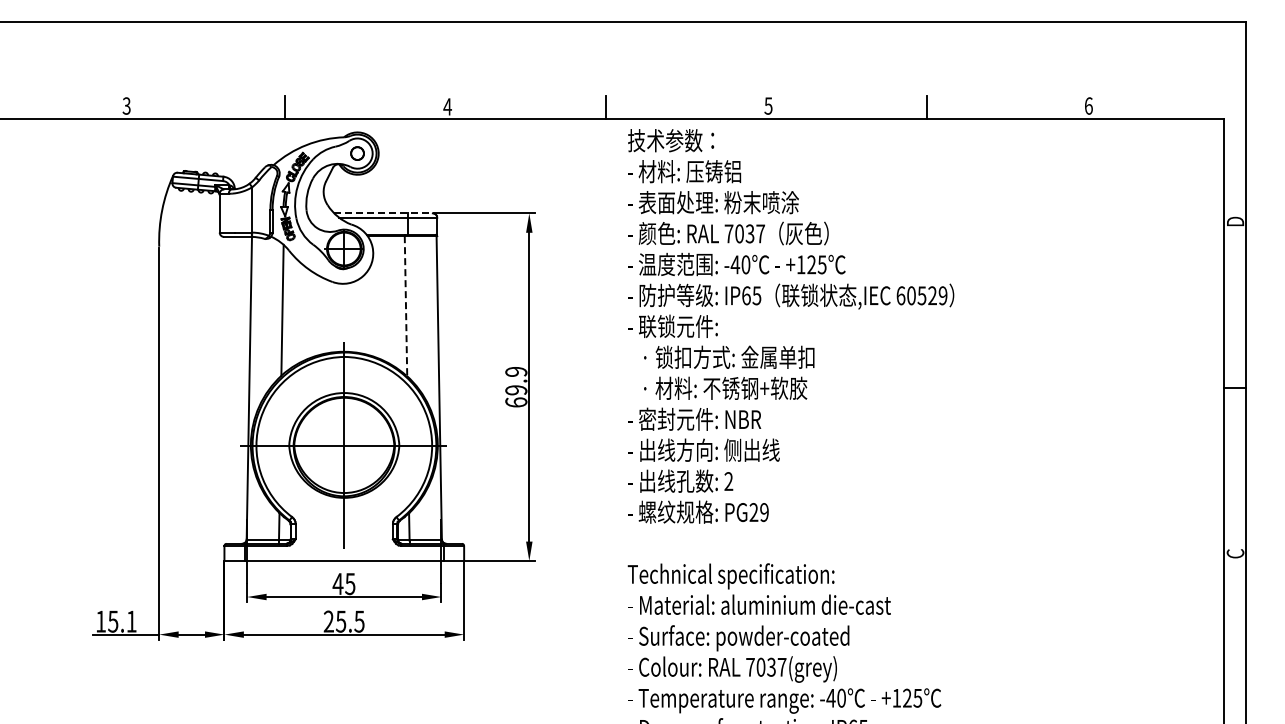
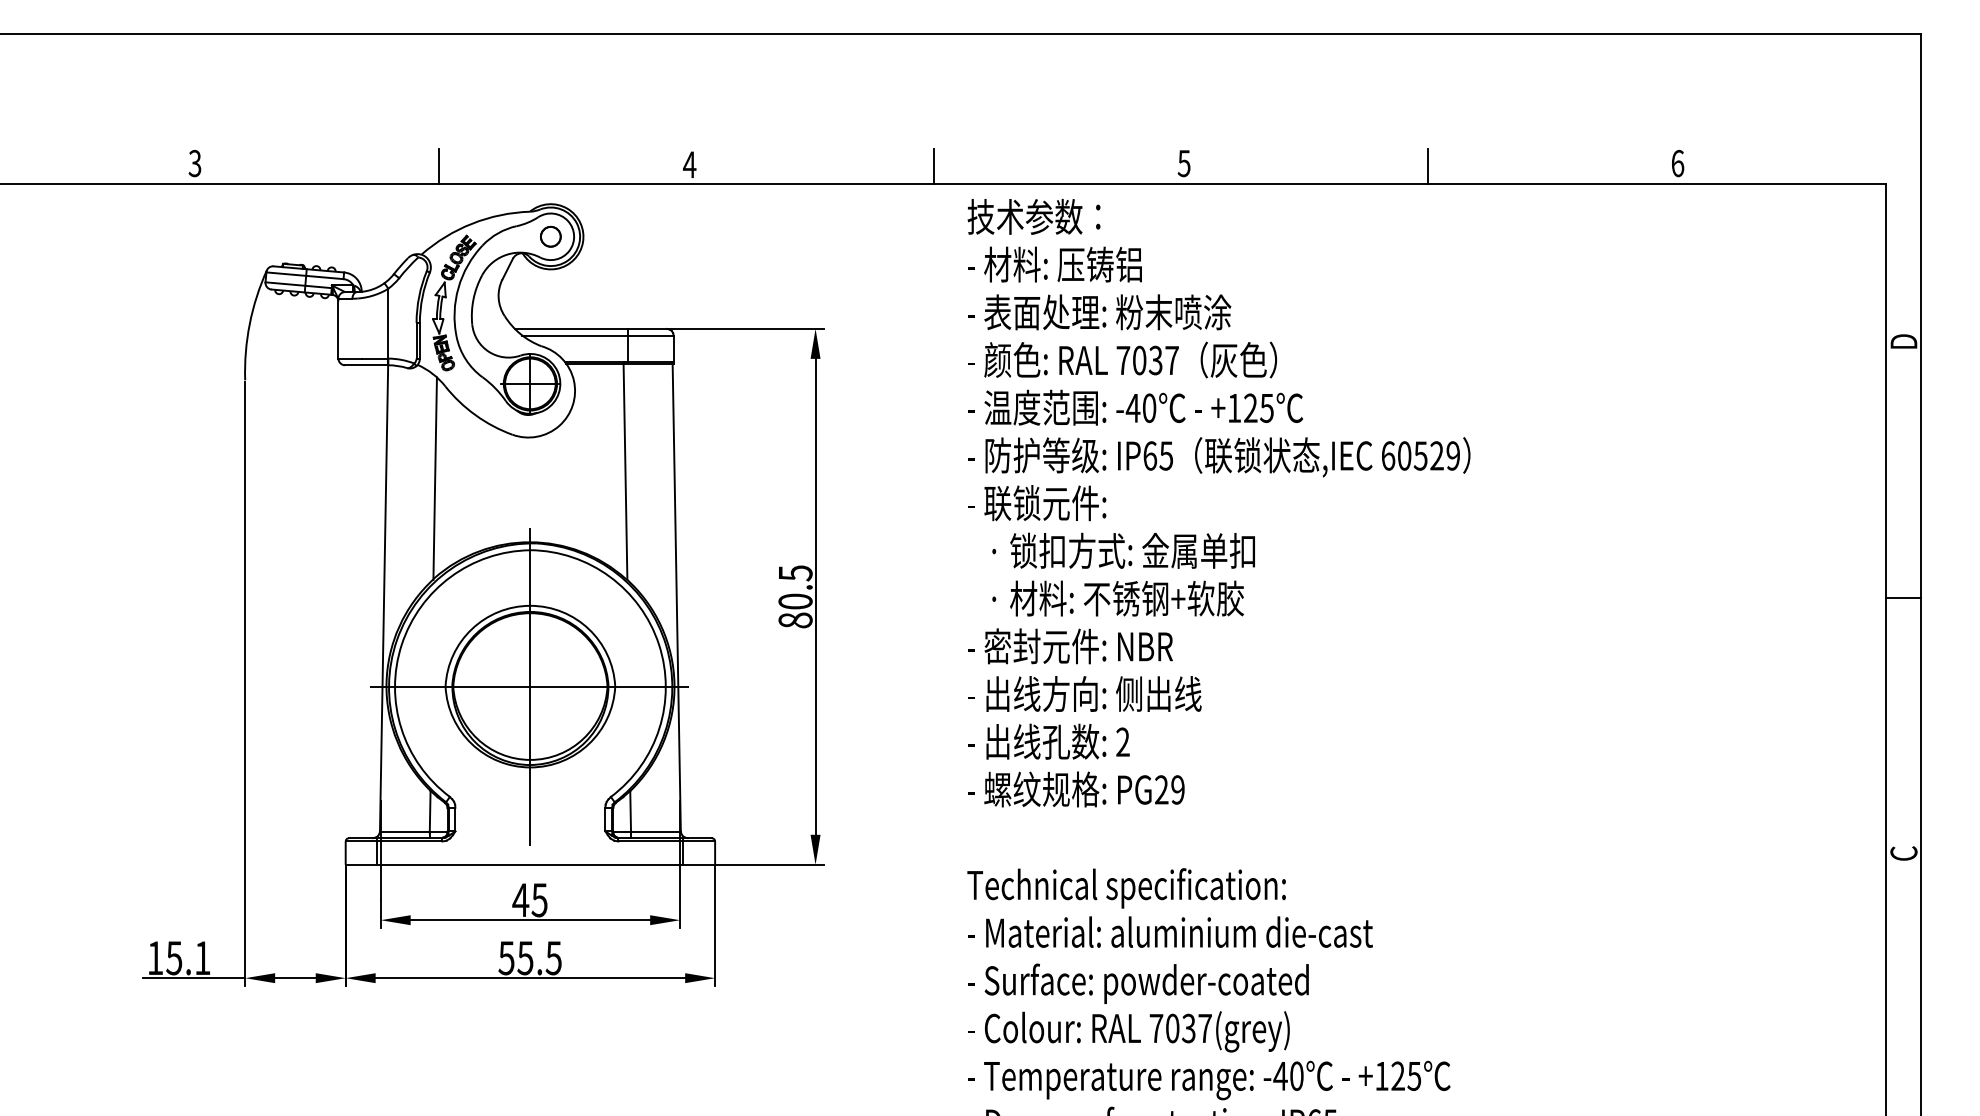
line: (384, 213) -> (592, 329), dashed -> solid
line: (406, 306) -> (626, 472), dashed -> solid
text: (516, 387) -> (795, 597), 69.9 -> 80.5
text: (328, 621) -> (506, 957), 25.5 -> 55.5

